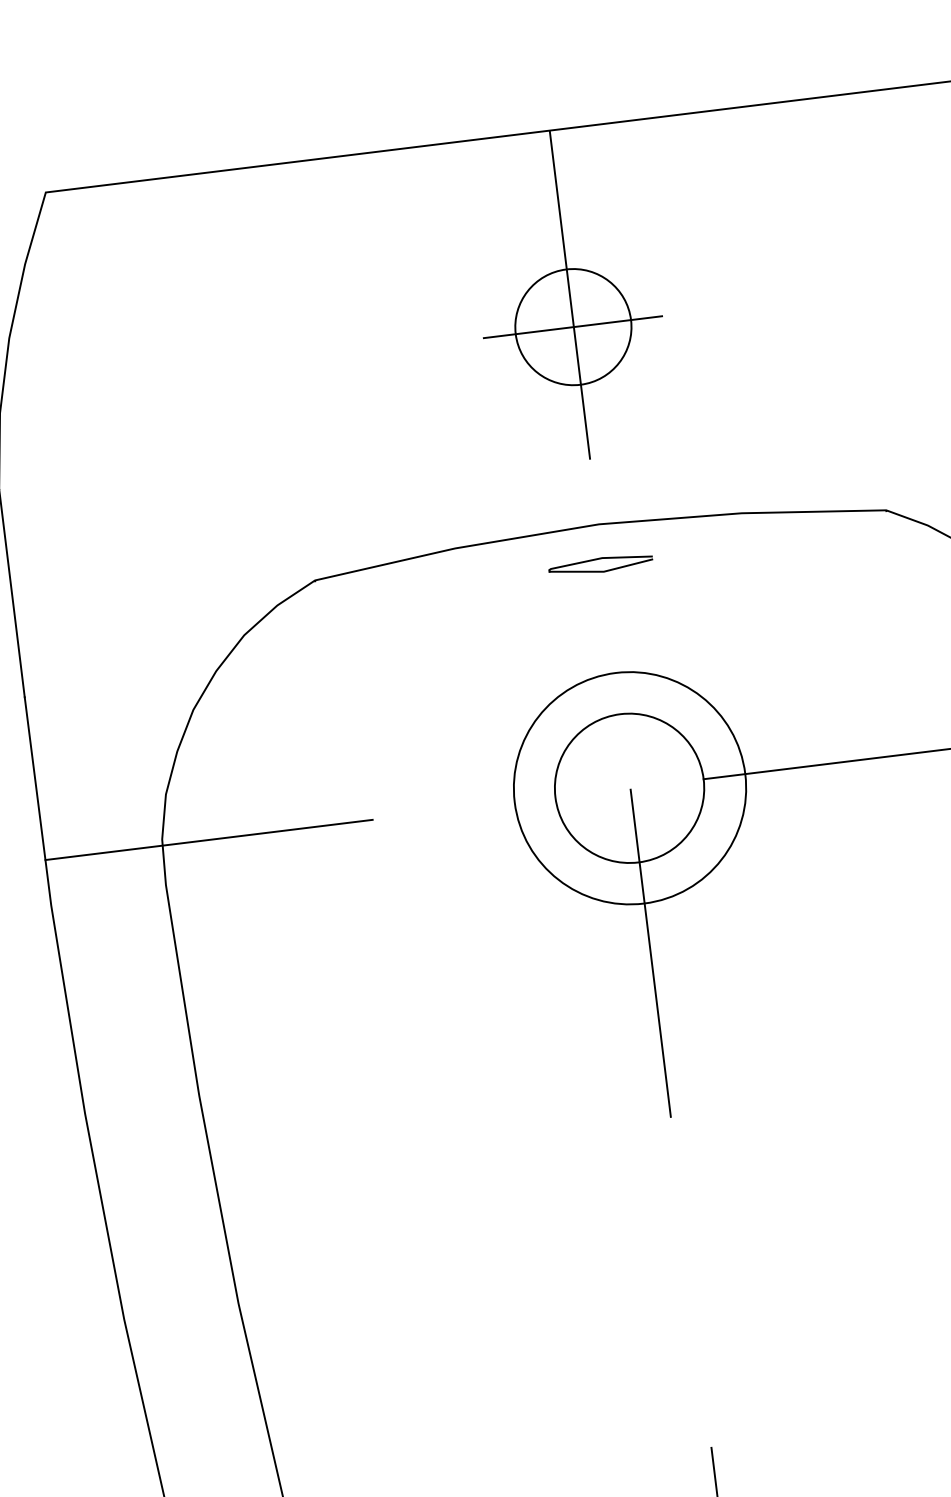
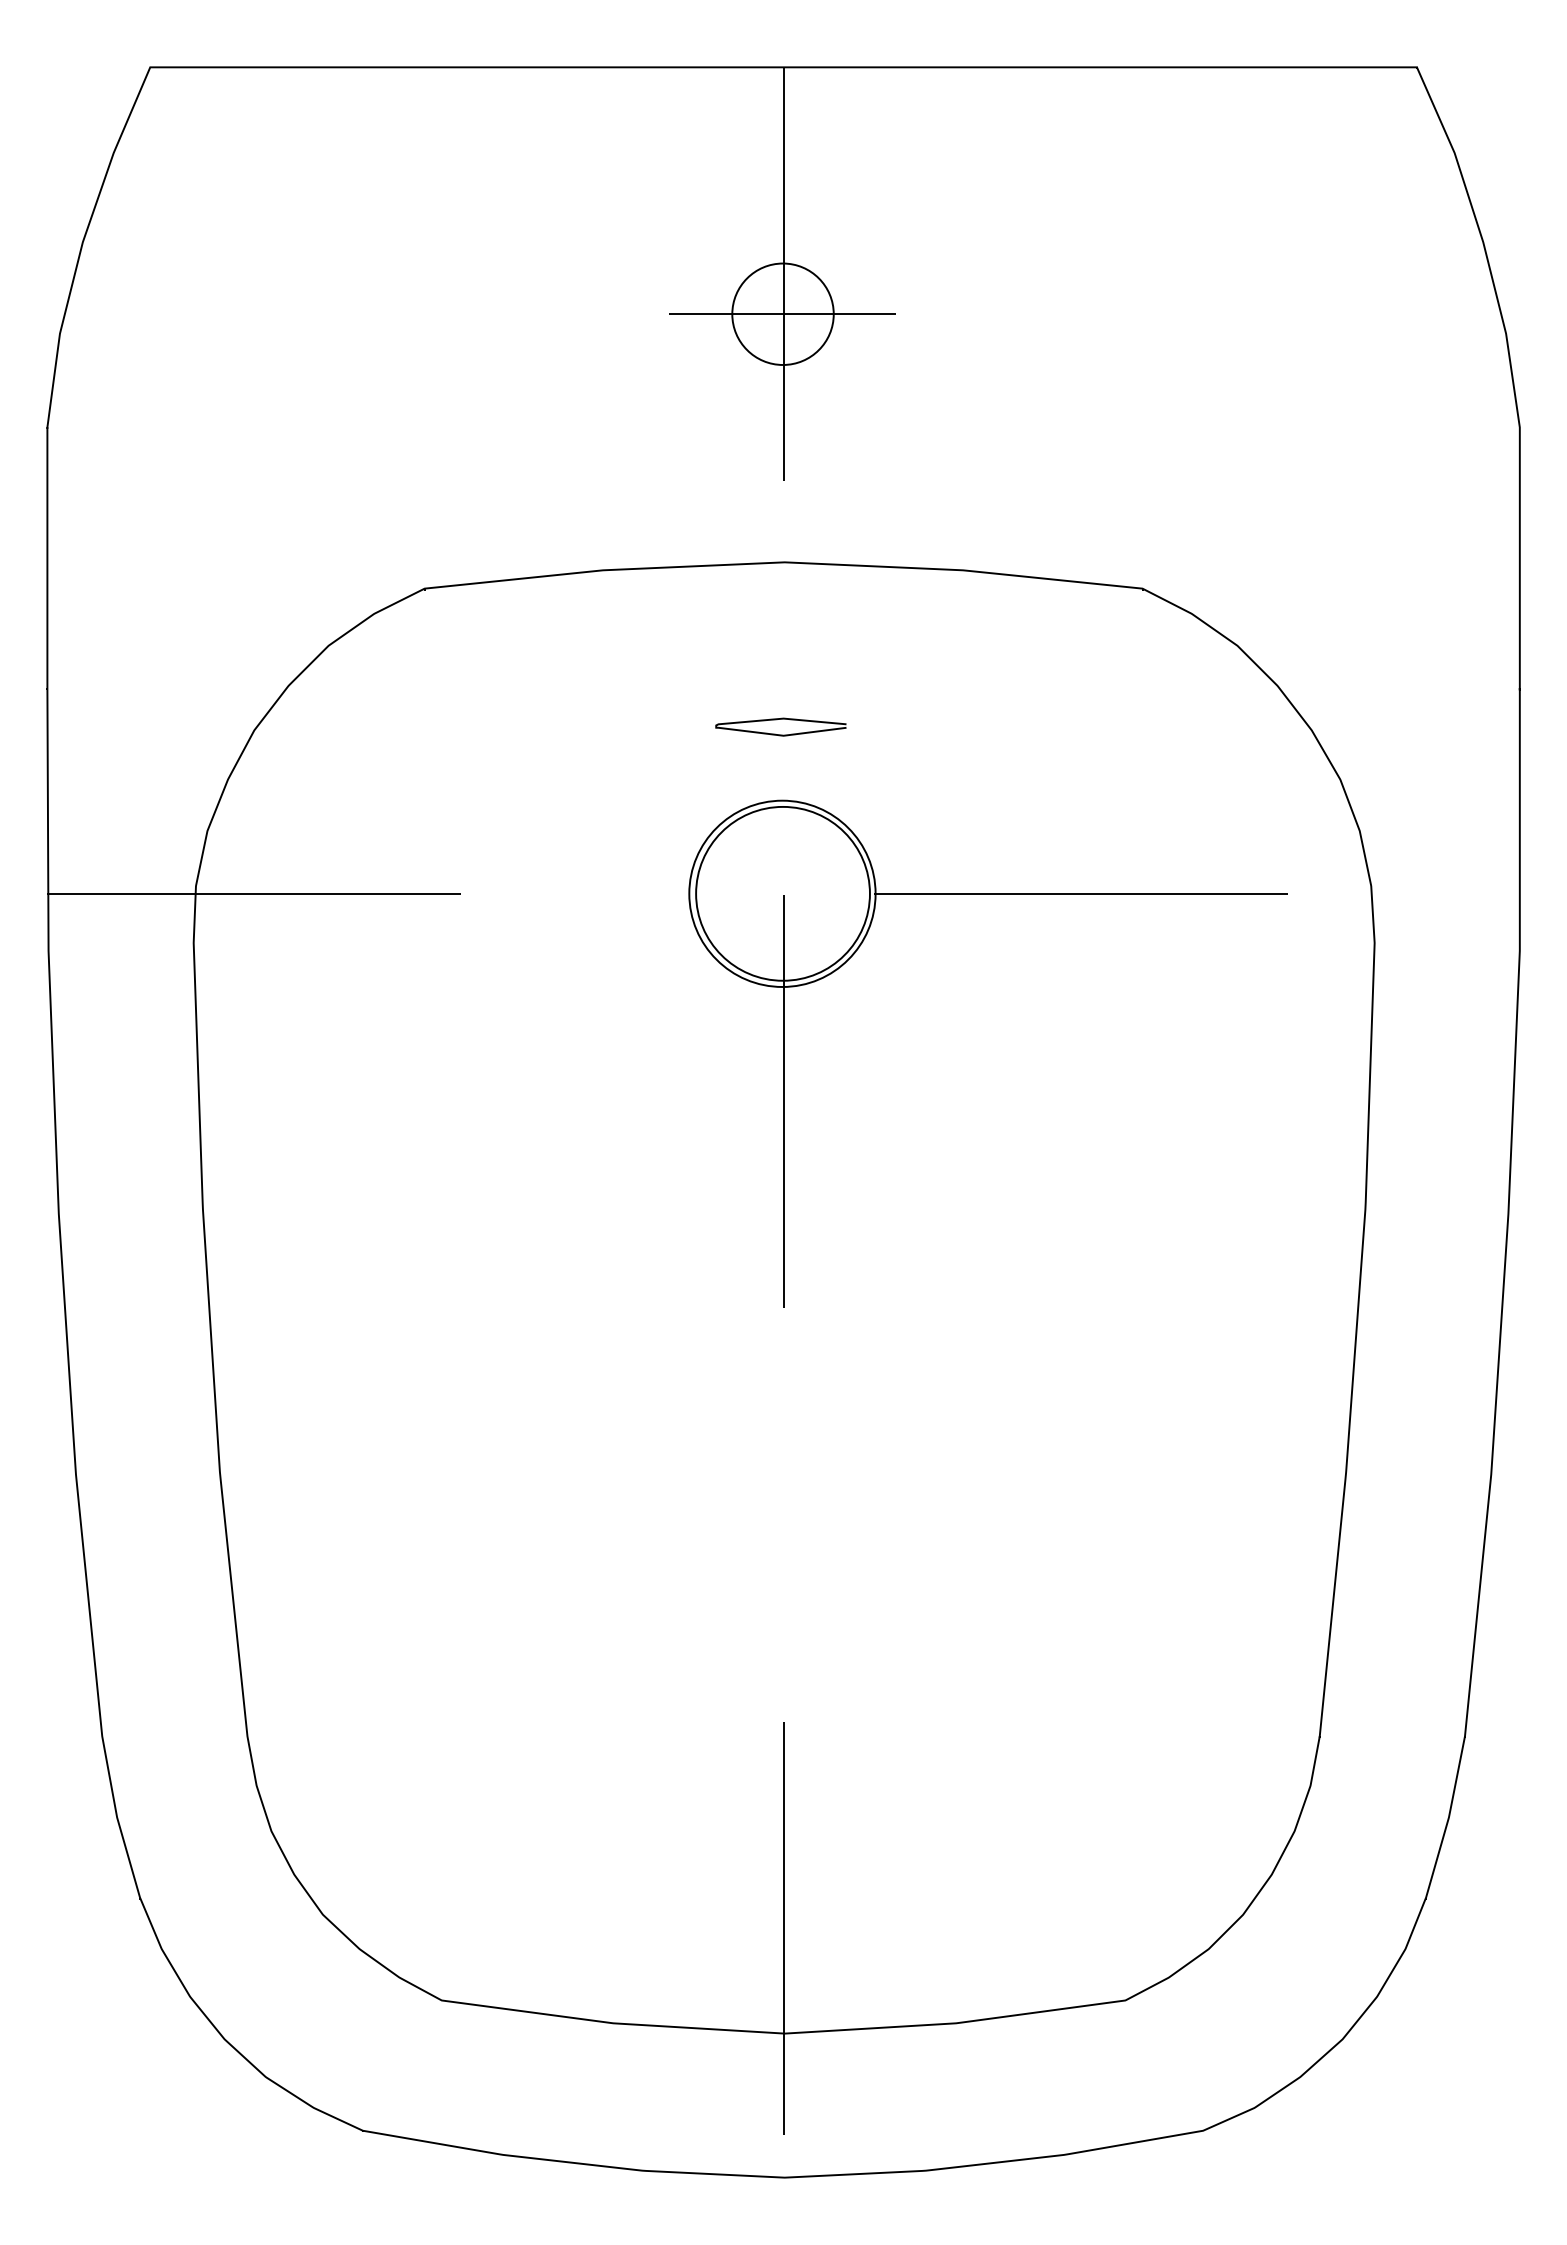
circle: (572, 326) -> (782, 313), size x0.7
curve: (599, 559) -> (780, 719), moved
circle: (629, 788) -> (782, 893), size x0.6

